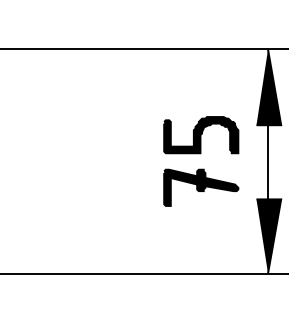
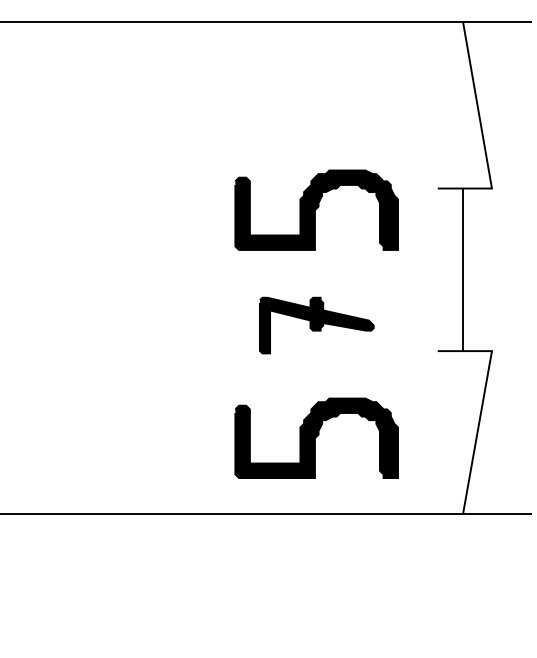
fill: (268, 87) -> (464, 105), removed
part: (201, 187) -> (317, 325), size x0.7
fill: (268, 236) -> (464, 432), removed
part: (201, 239) -> (317, 439), added

